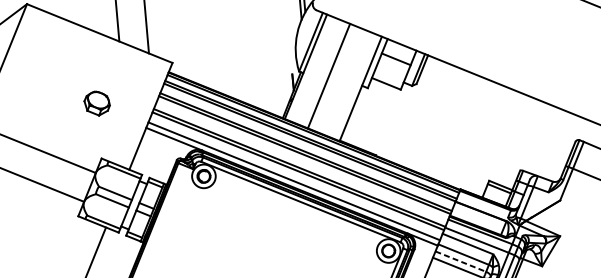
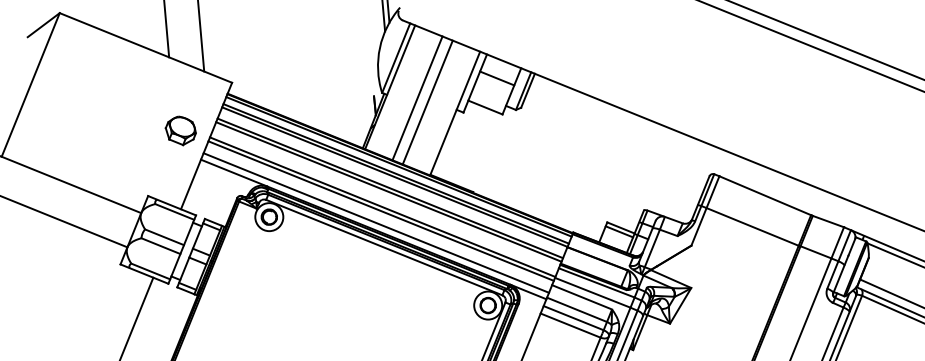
line: (337, 79) -> (427, 102), added
part: (96, 103) -> (180, 130), moved
line: (461, 261) -> (574, 318), dashed -> solid

